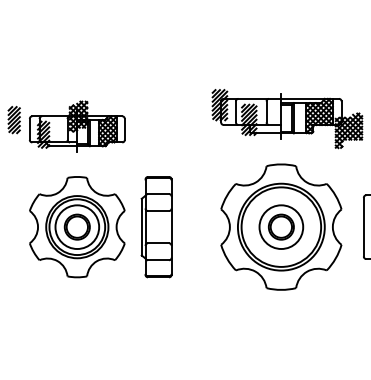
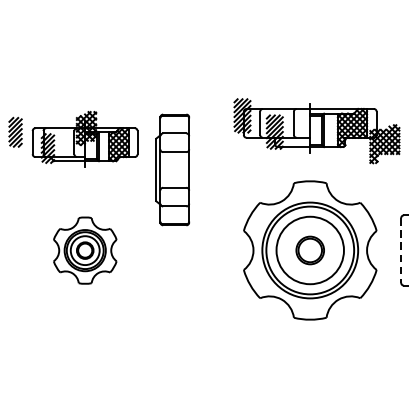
part: (77, 227) -> (85, 250), size x0.6
part: (156, 227) -> (172, 170), moved
circle: (281, 227) -> (310, 250), size x1.4
line: (363, 227) -> (400, 250), solid -> dashed

